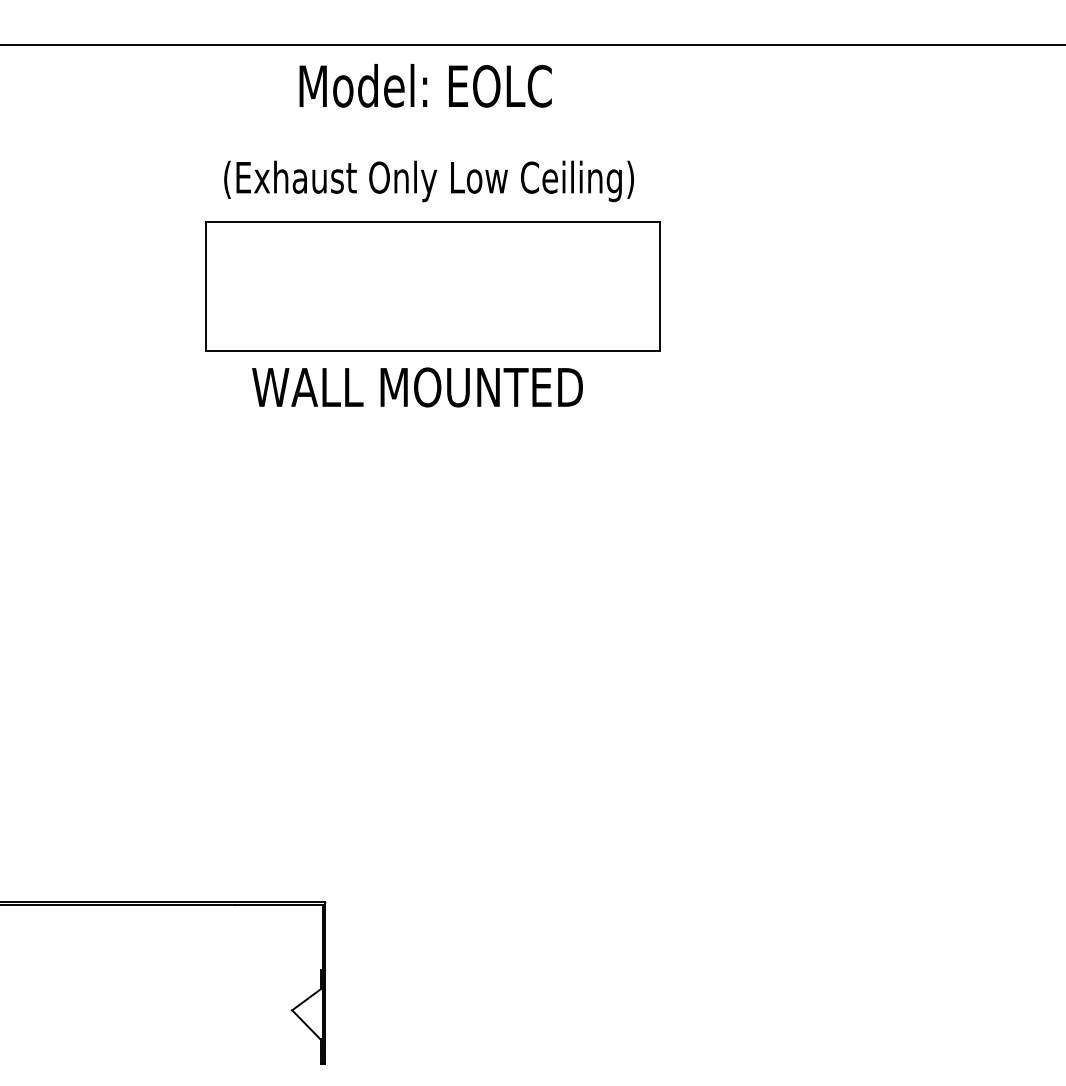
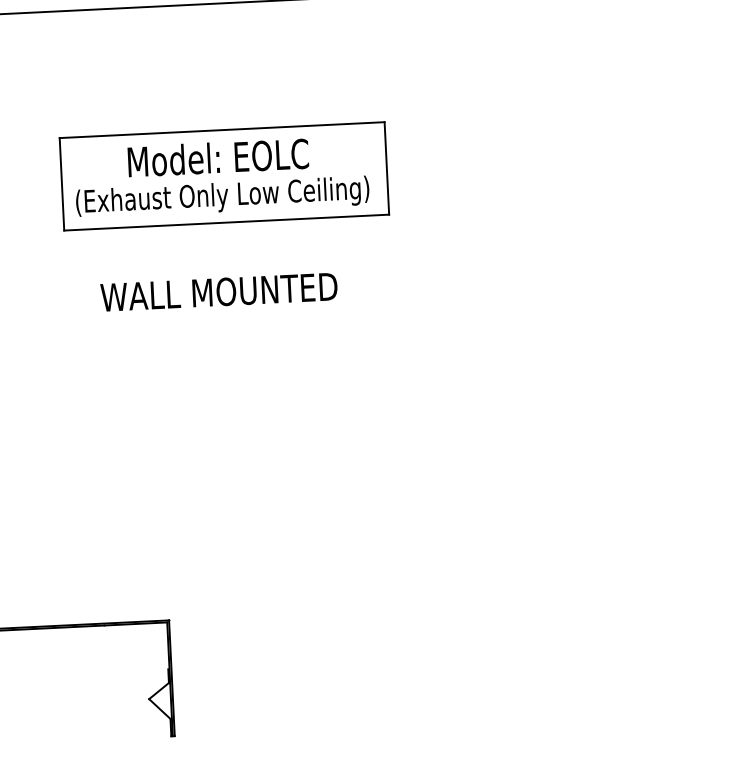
text: (425, 85) -> (218, 157), moved
text: (428, 181) -> (222, 197), moved
text: (417, 387) -> (219, 292), moved

